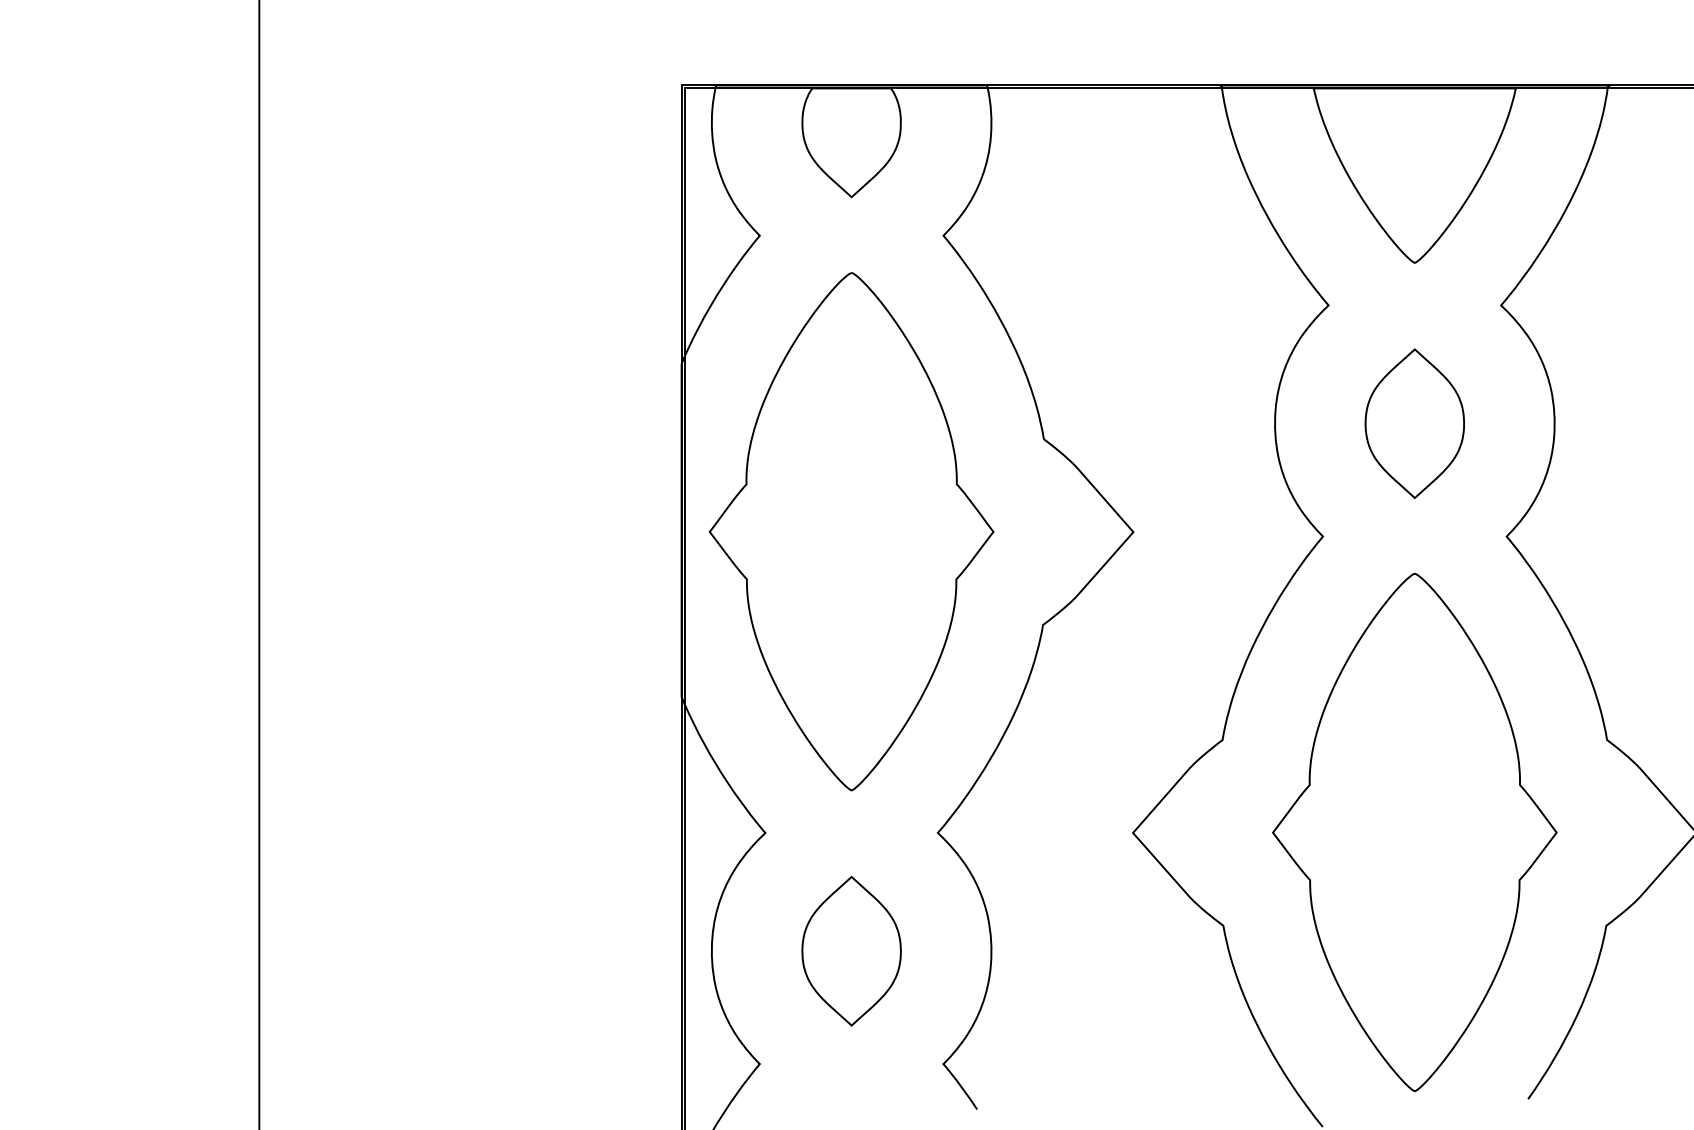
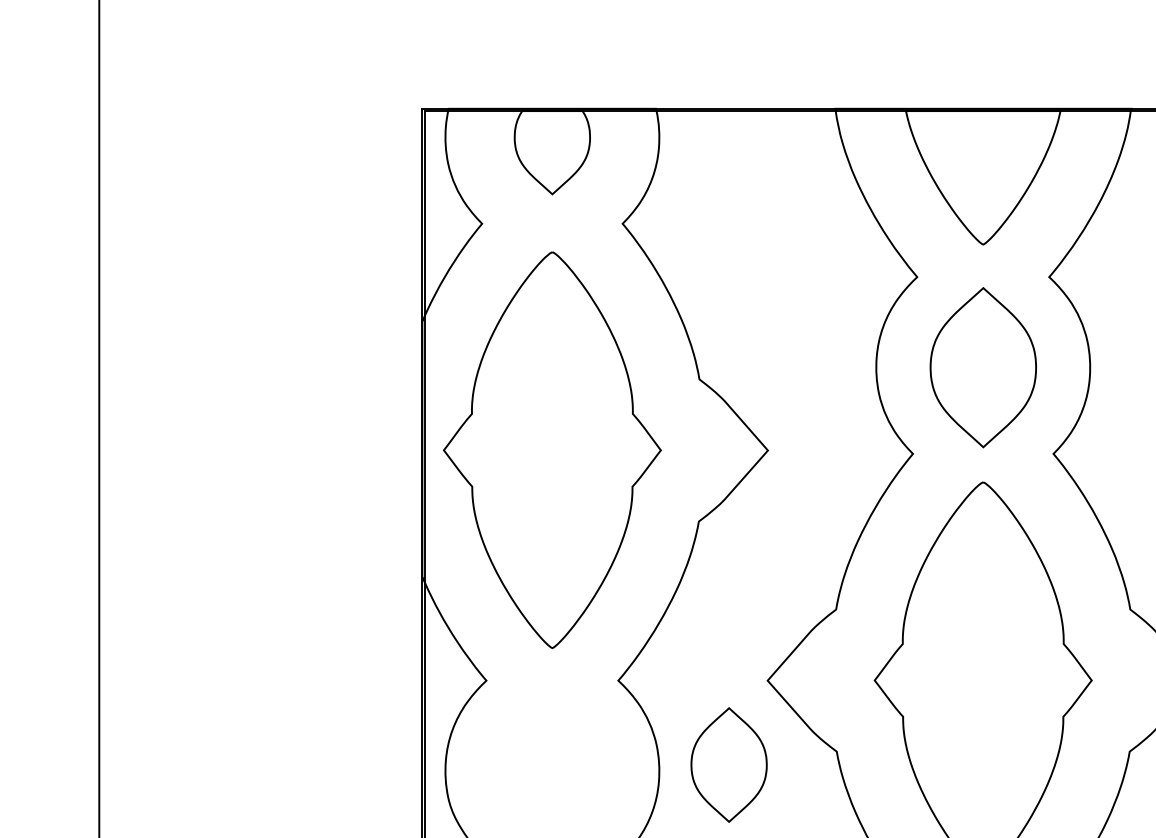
part: (1414, 423) -> (982, 367), size x1.4
part: (851, 950) -> (729, 764), moved

